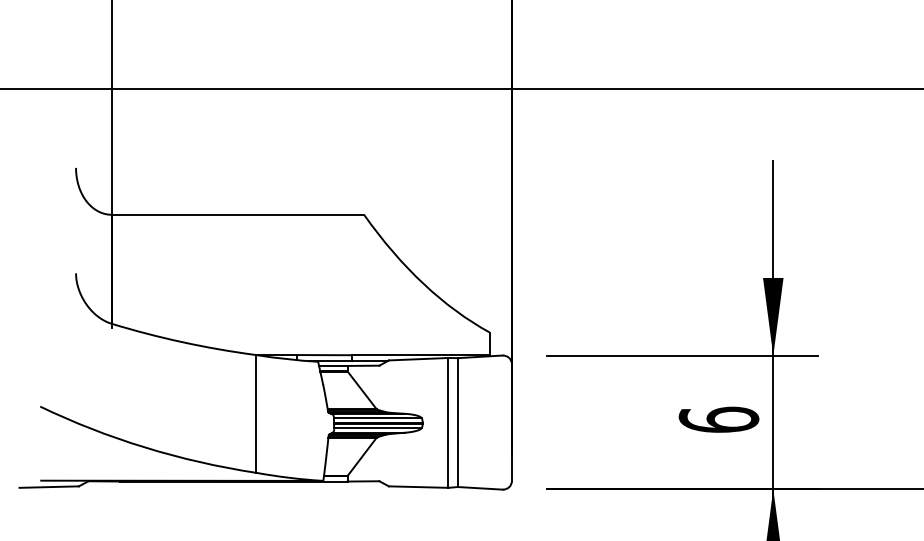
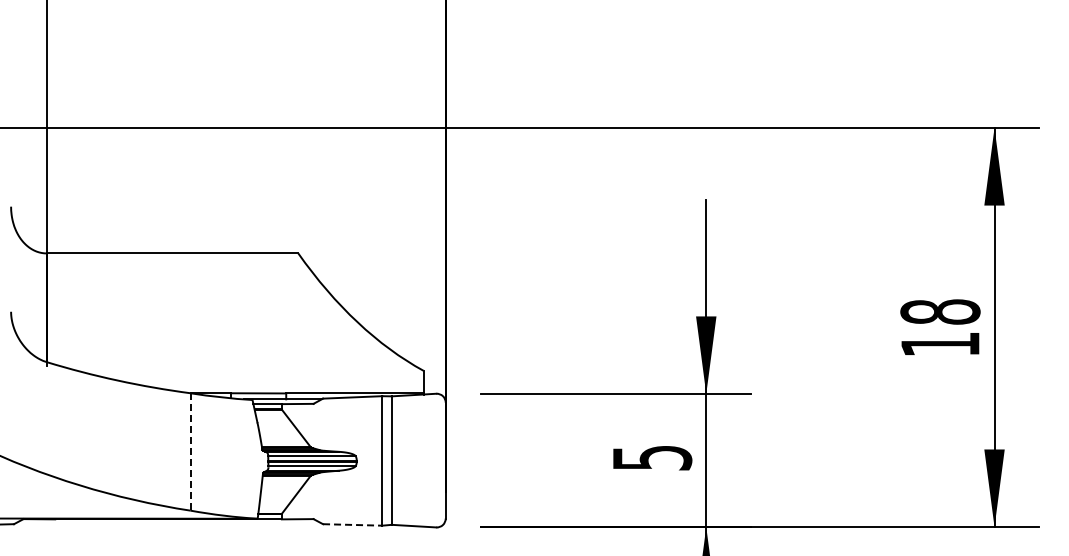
line: (255, 413) -> (190, 451), solid -> dashed
text: (719, 419) -> (652, 457), 6 -> 5
line: (418, 486) -> (352, 524), solid -> dashed

